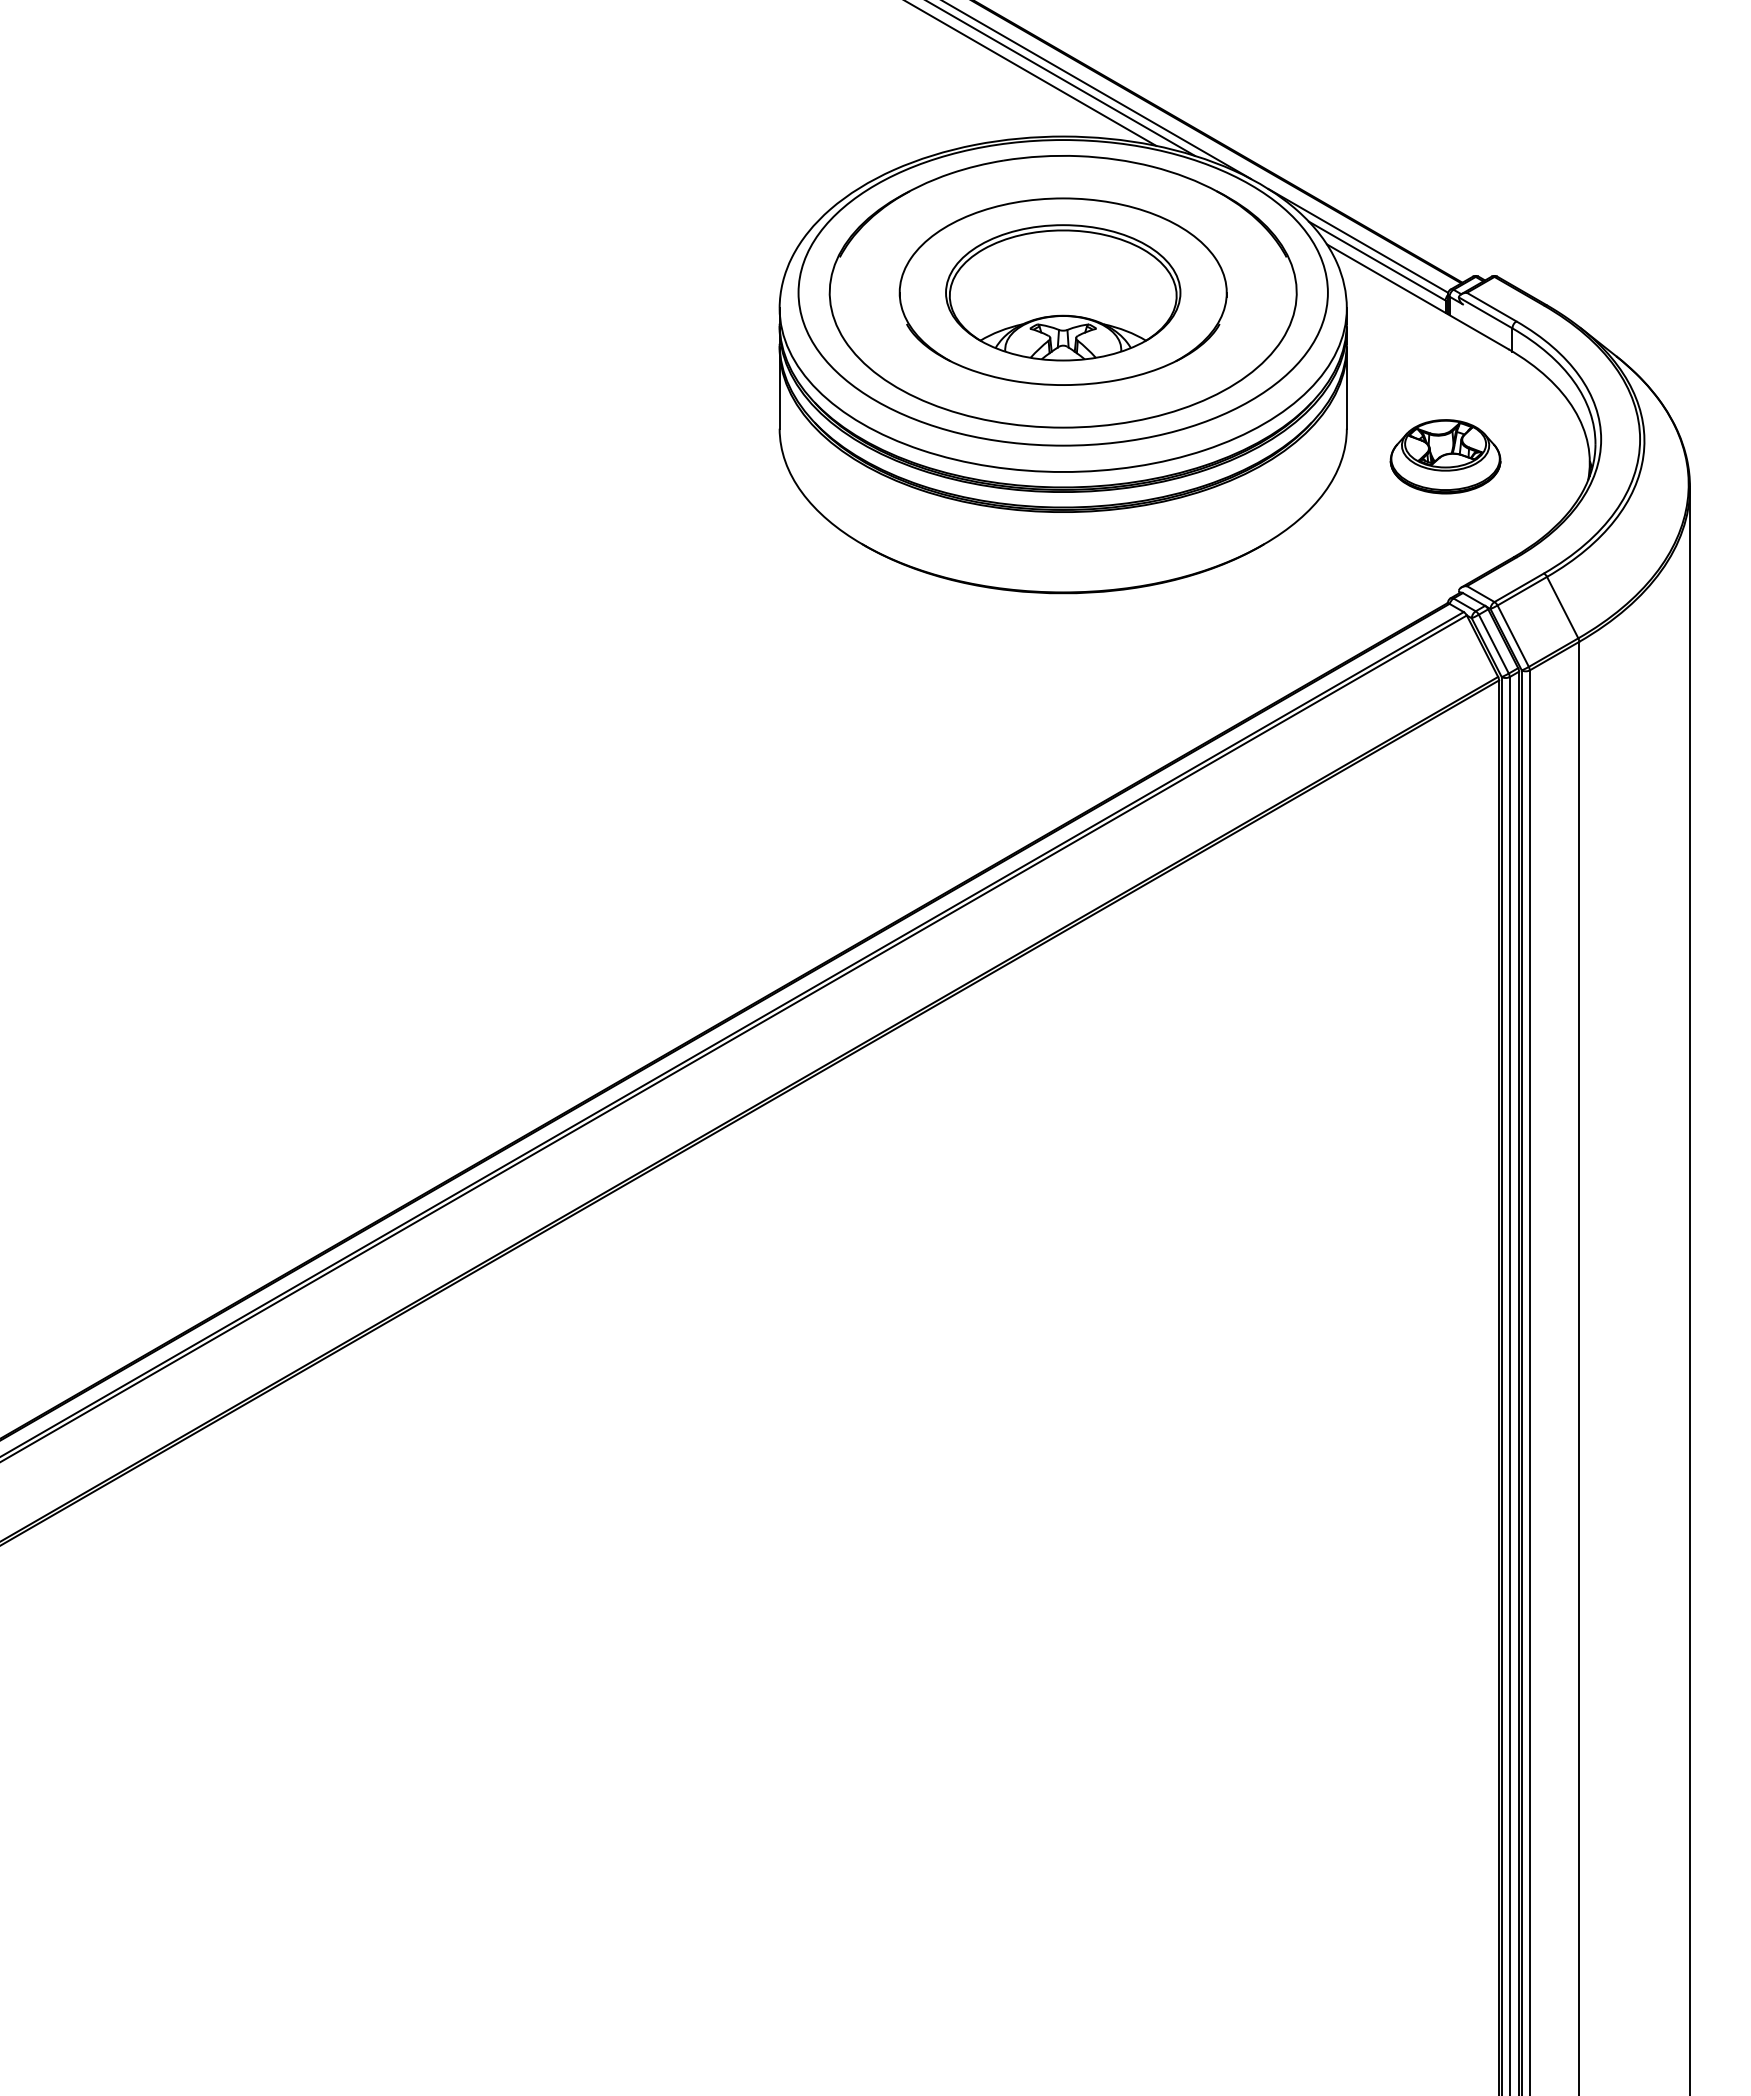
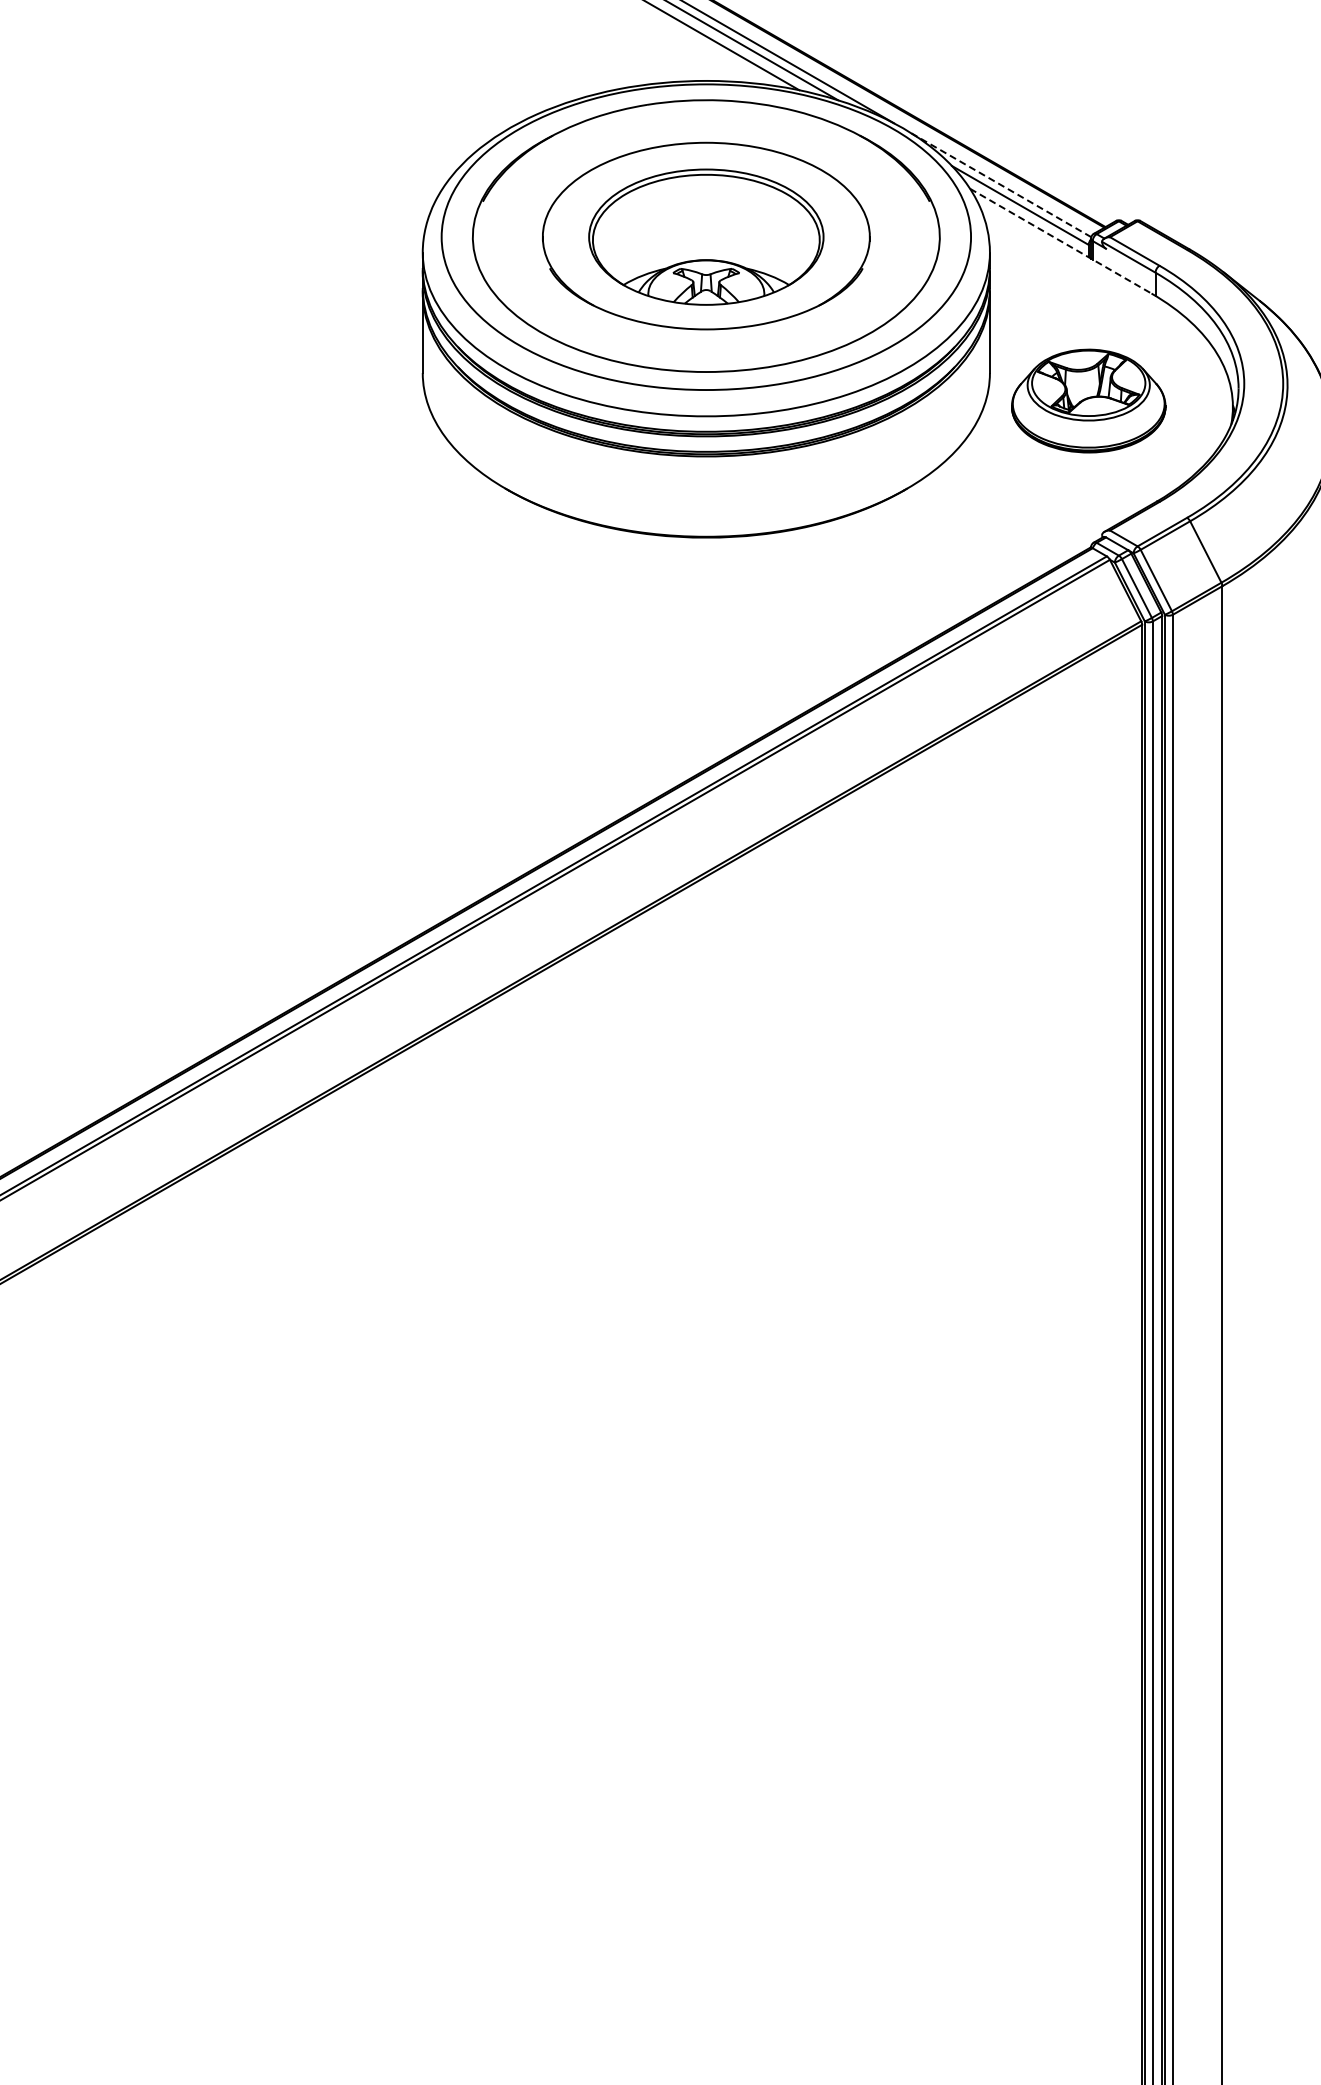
line: (1358, 240) -> (1001, 184), solid -> dashed
line: (1417, 296) -> (1060, 240), solid -> dashed
part: (1445, 456) -> (1088, 400), size x1.4

